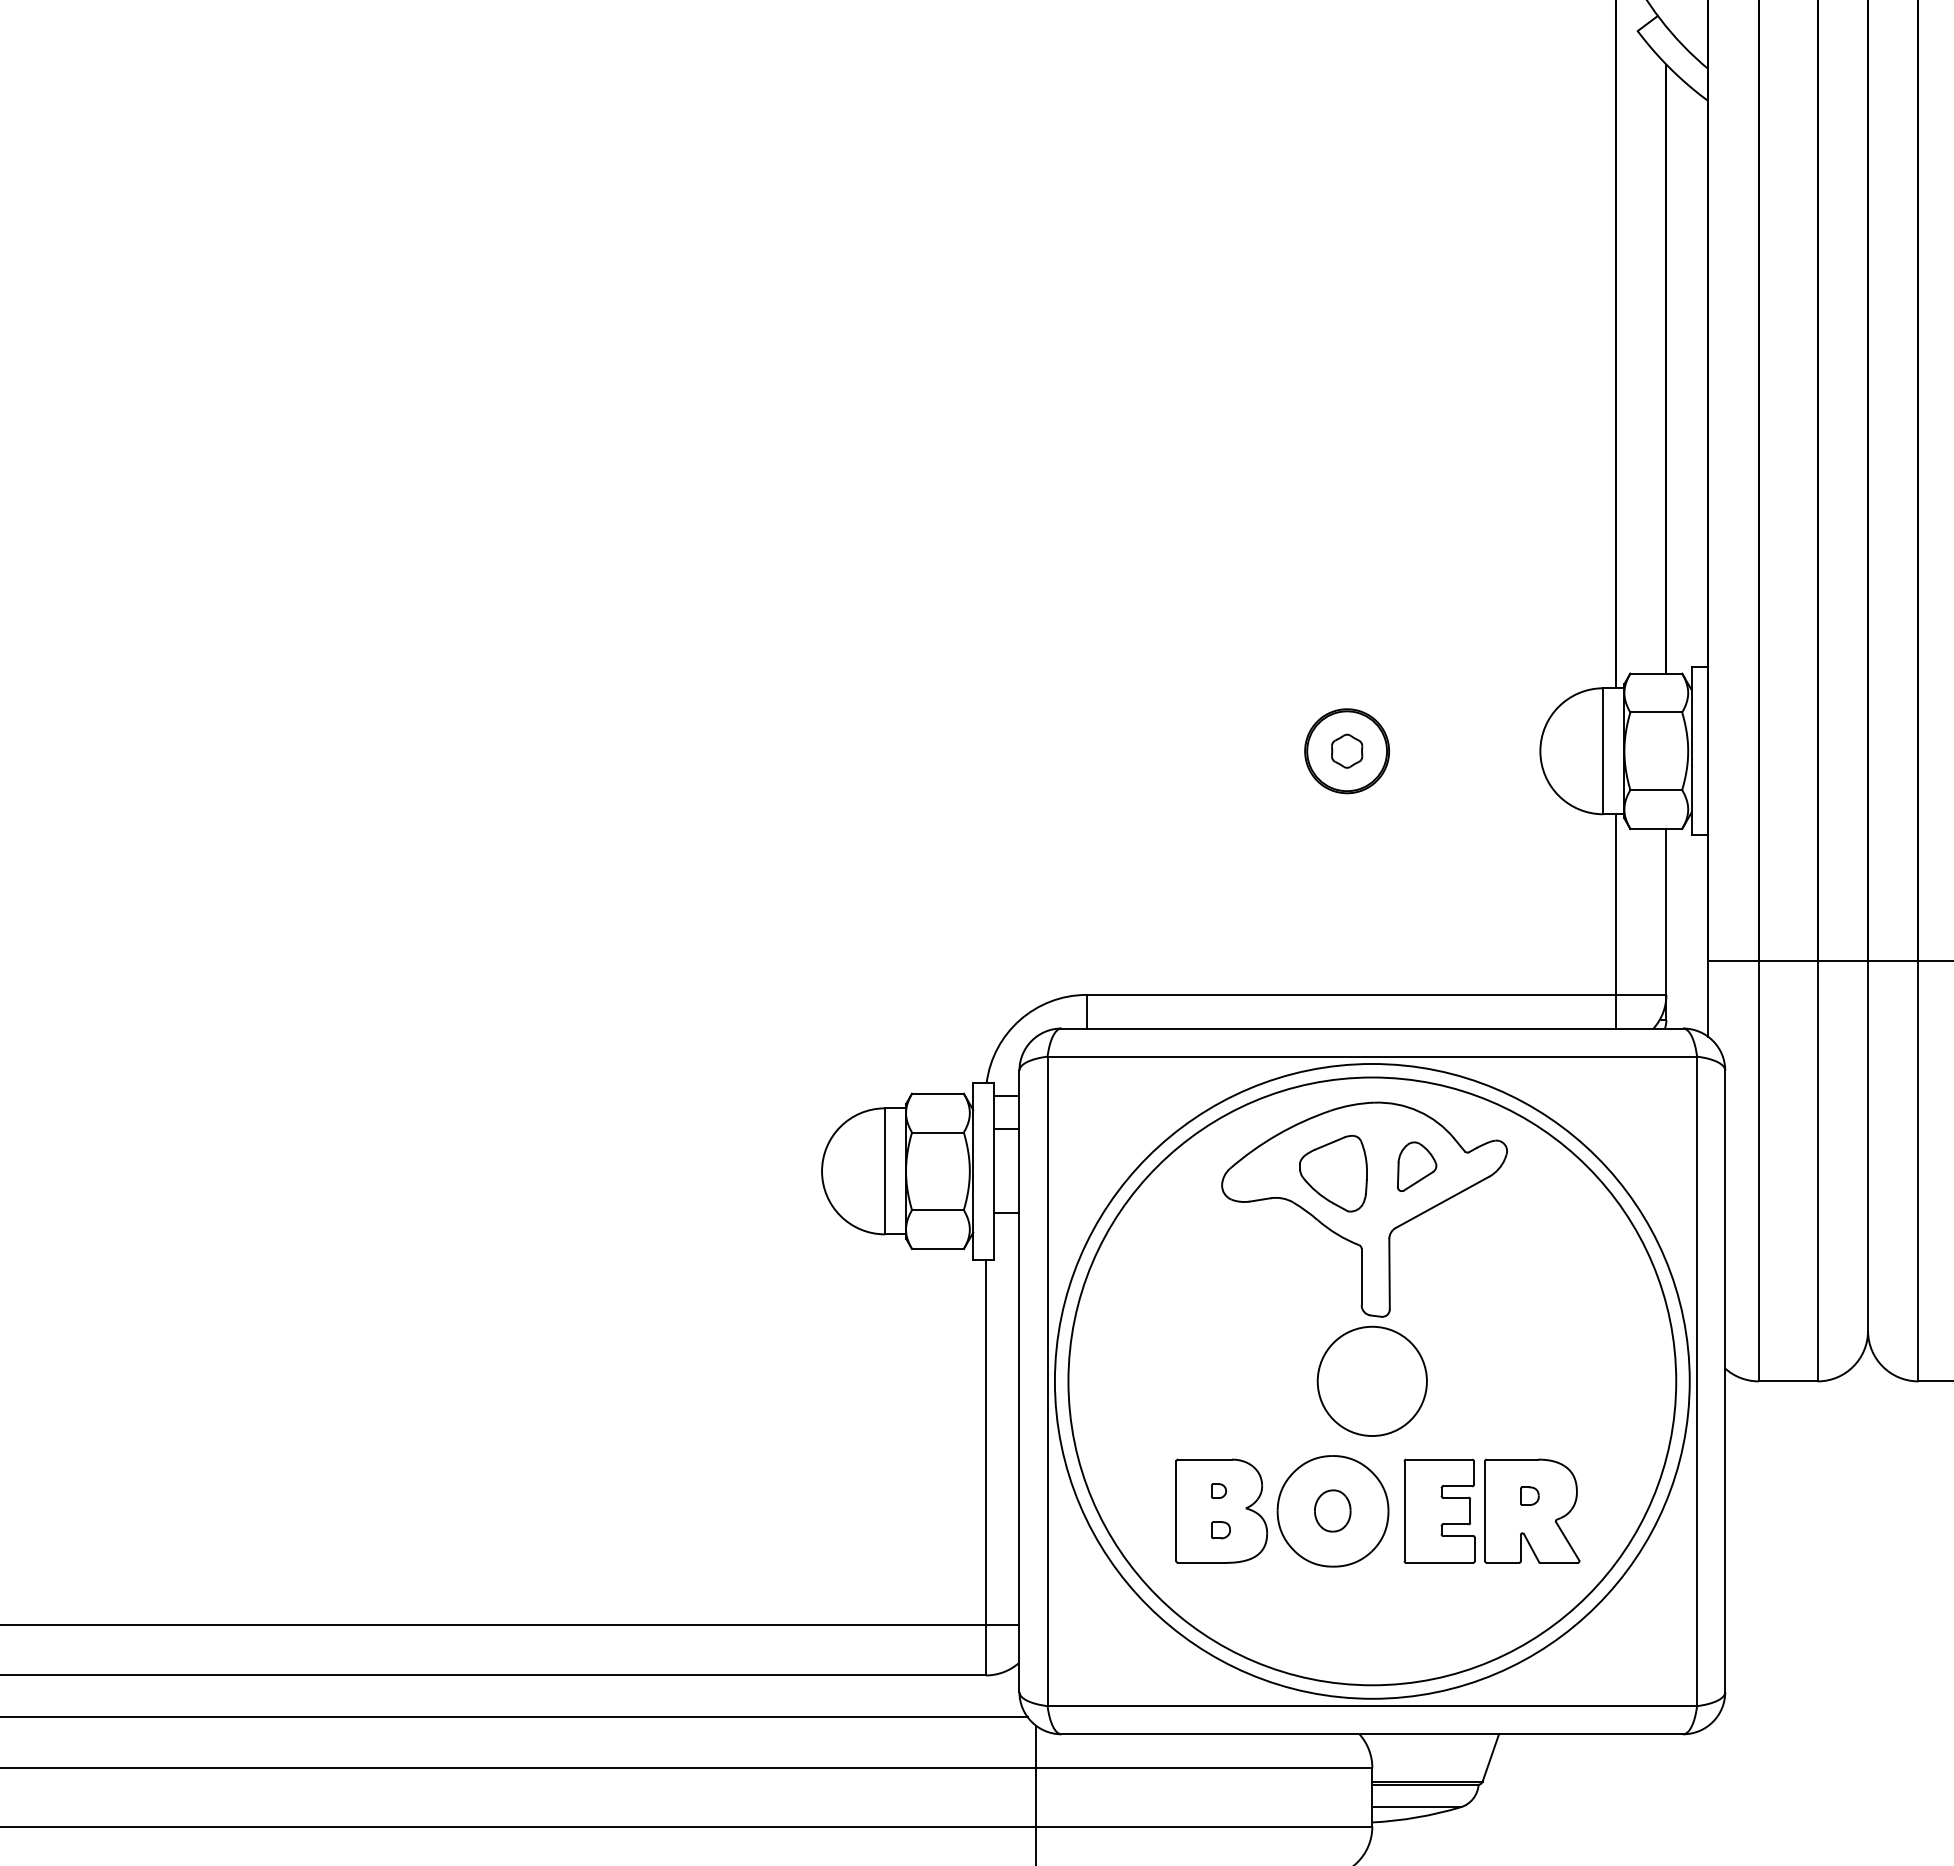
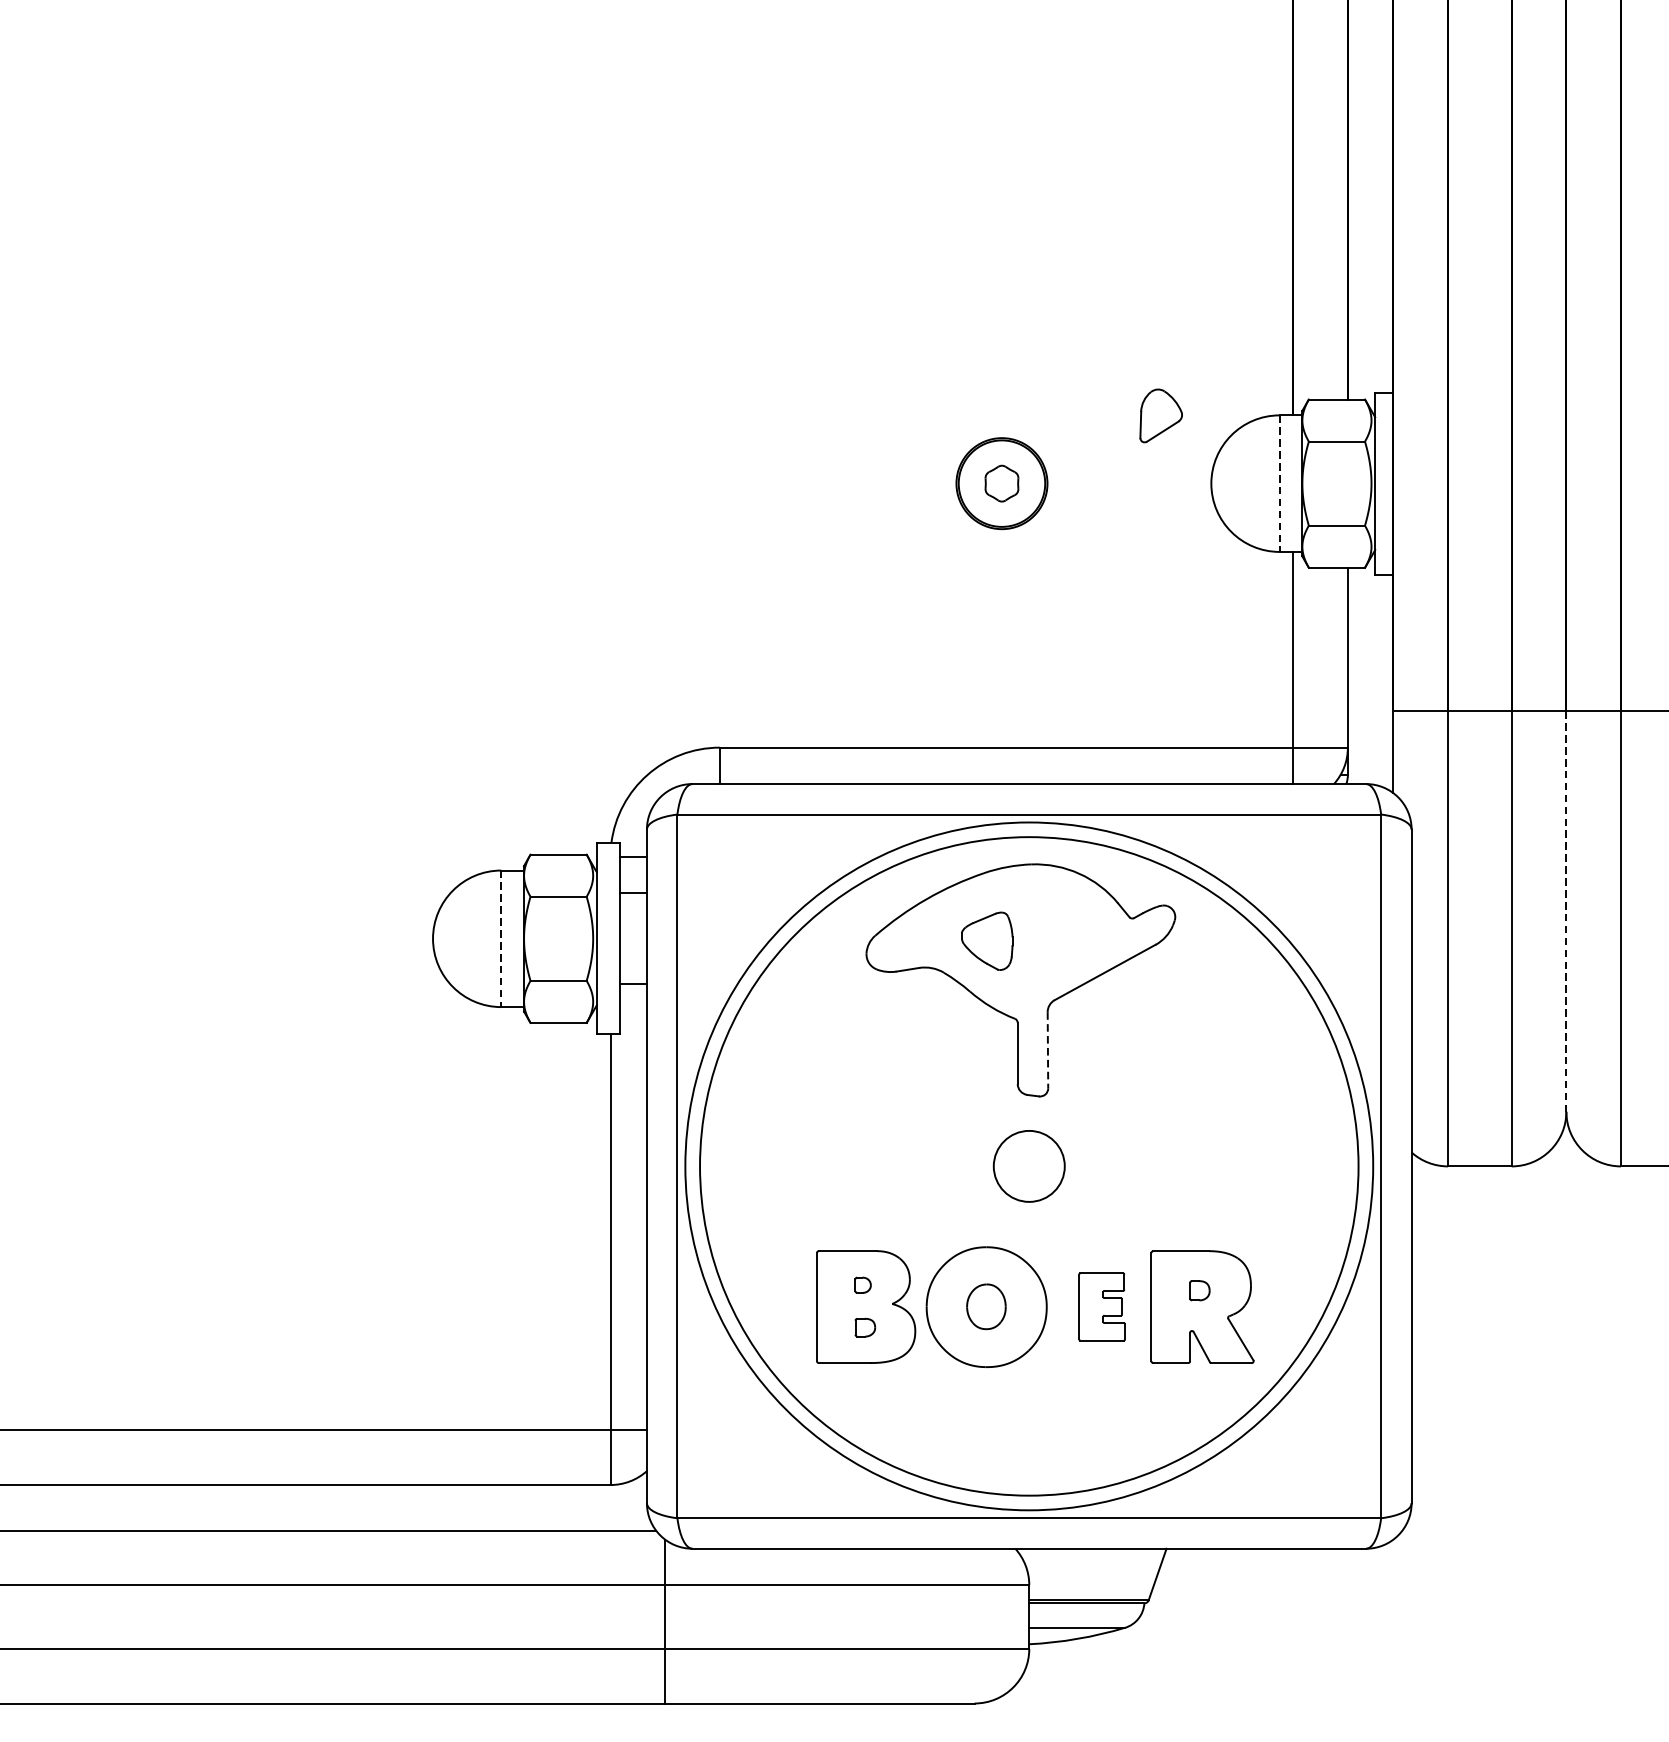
line: (1603, 751) -> (1279, 483), solid -> dashed
line: (1868, 1146) -> (1566, 911), solid -> dashed
part: (1417, 1166) -> (1161, 415), moved
line: (885, 1171) -> (501, 938), solid -> dashed
part: (1333, 1173) -> (987, 941), size x0.7
line: (1389, 1274) -> (1047, 1050), solid -> dashed
circle: (1371, 1381) -> (1028, 1166), size x0.6
part: (1439, 1510) -> (1102, 1306), size x0.6

